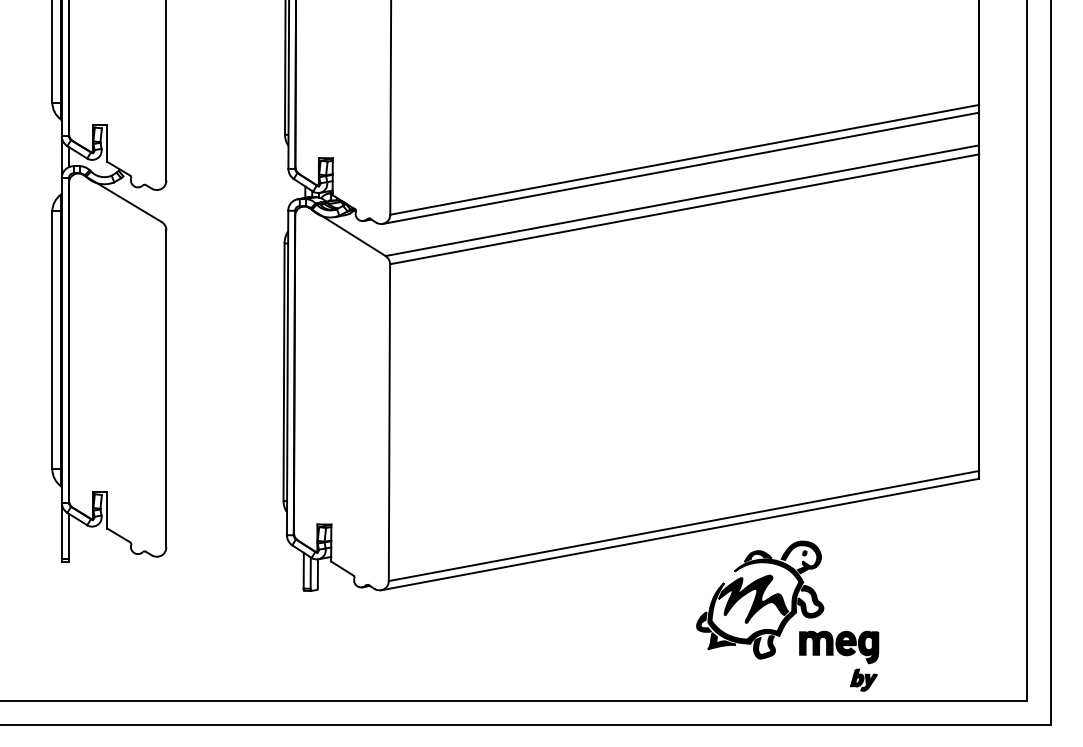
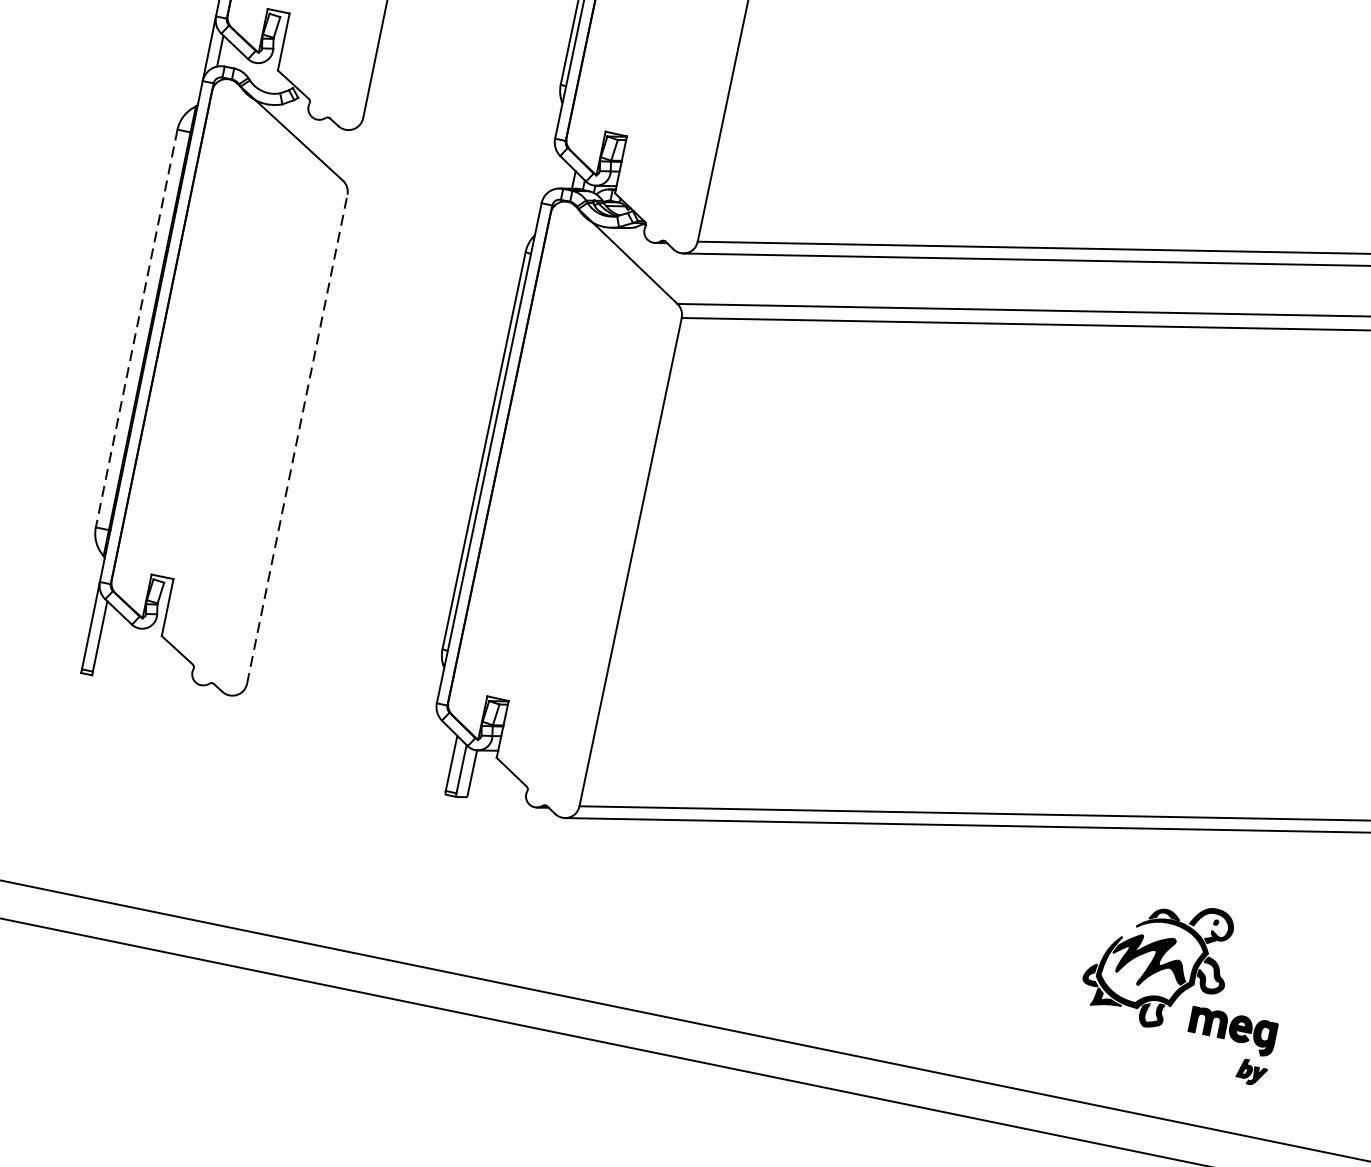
line: (52, 340) -> (136, 328), solid -> dashed
line: (166, 388) -> (297, 438), solid -> dashed
part: (787, 615) -> (1183, 985), size x0.7

